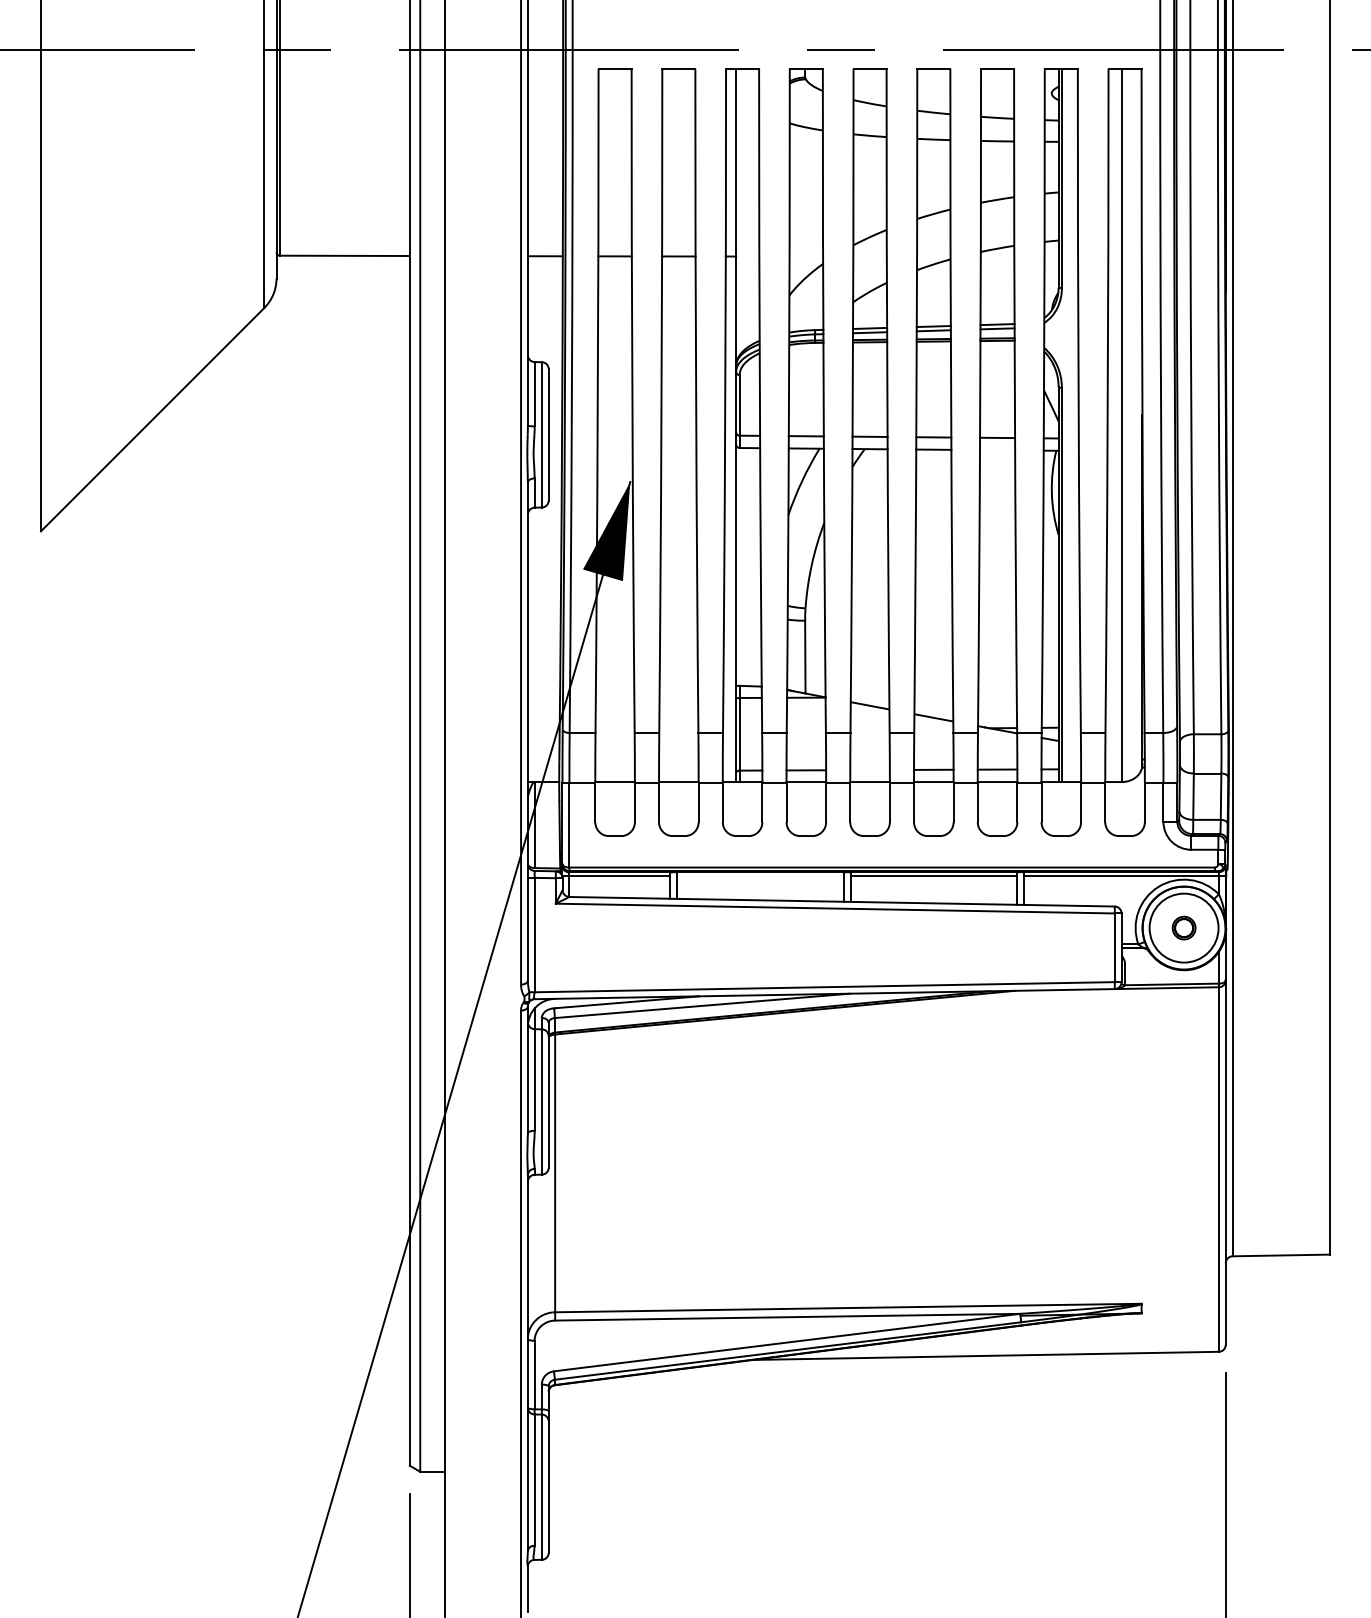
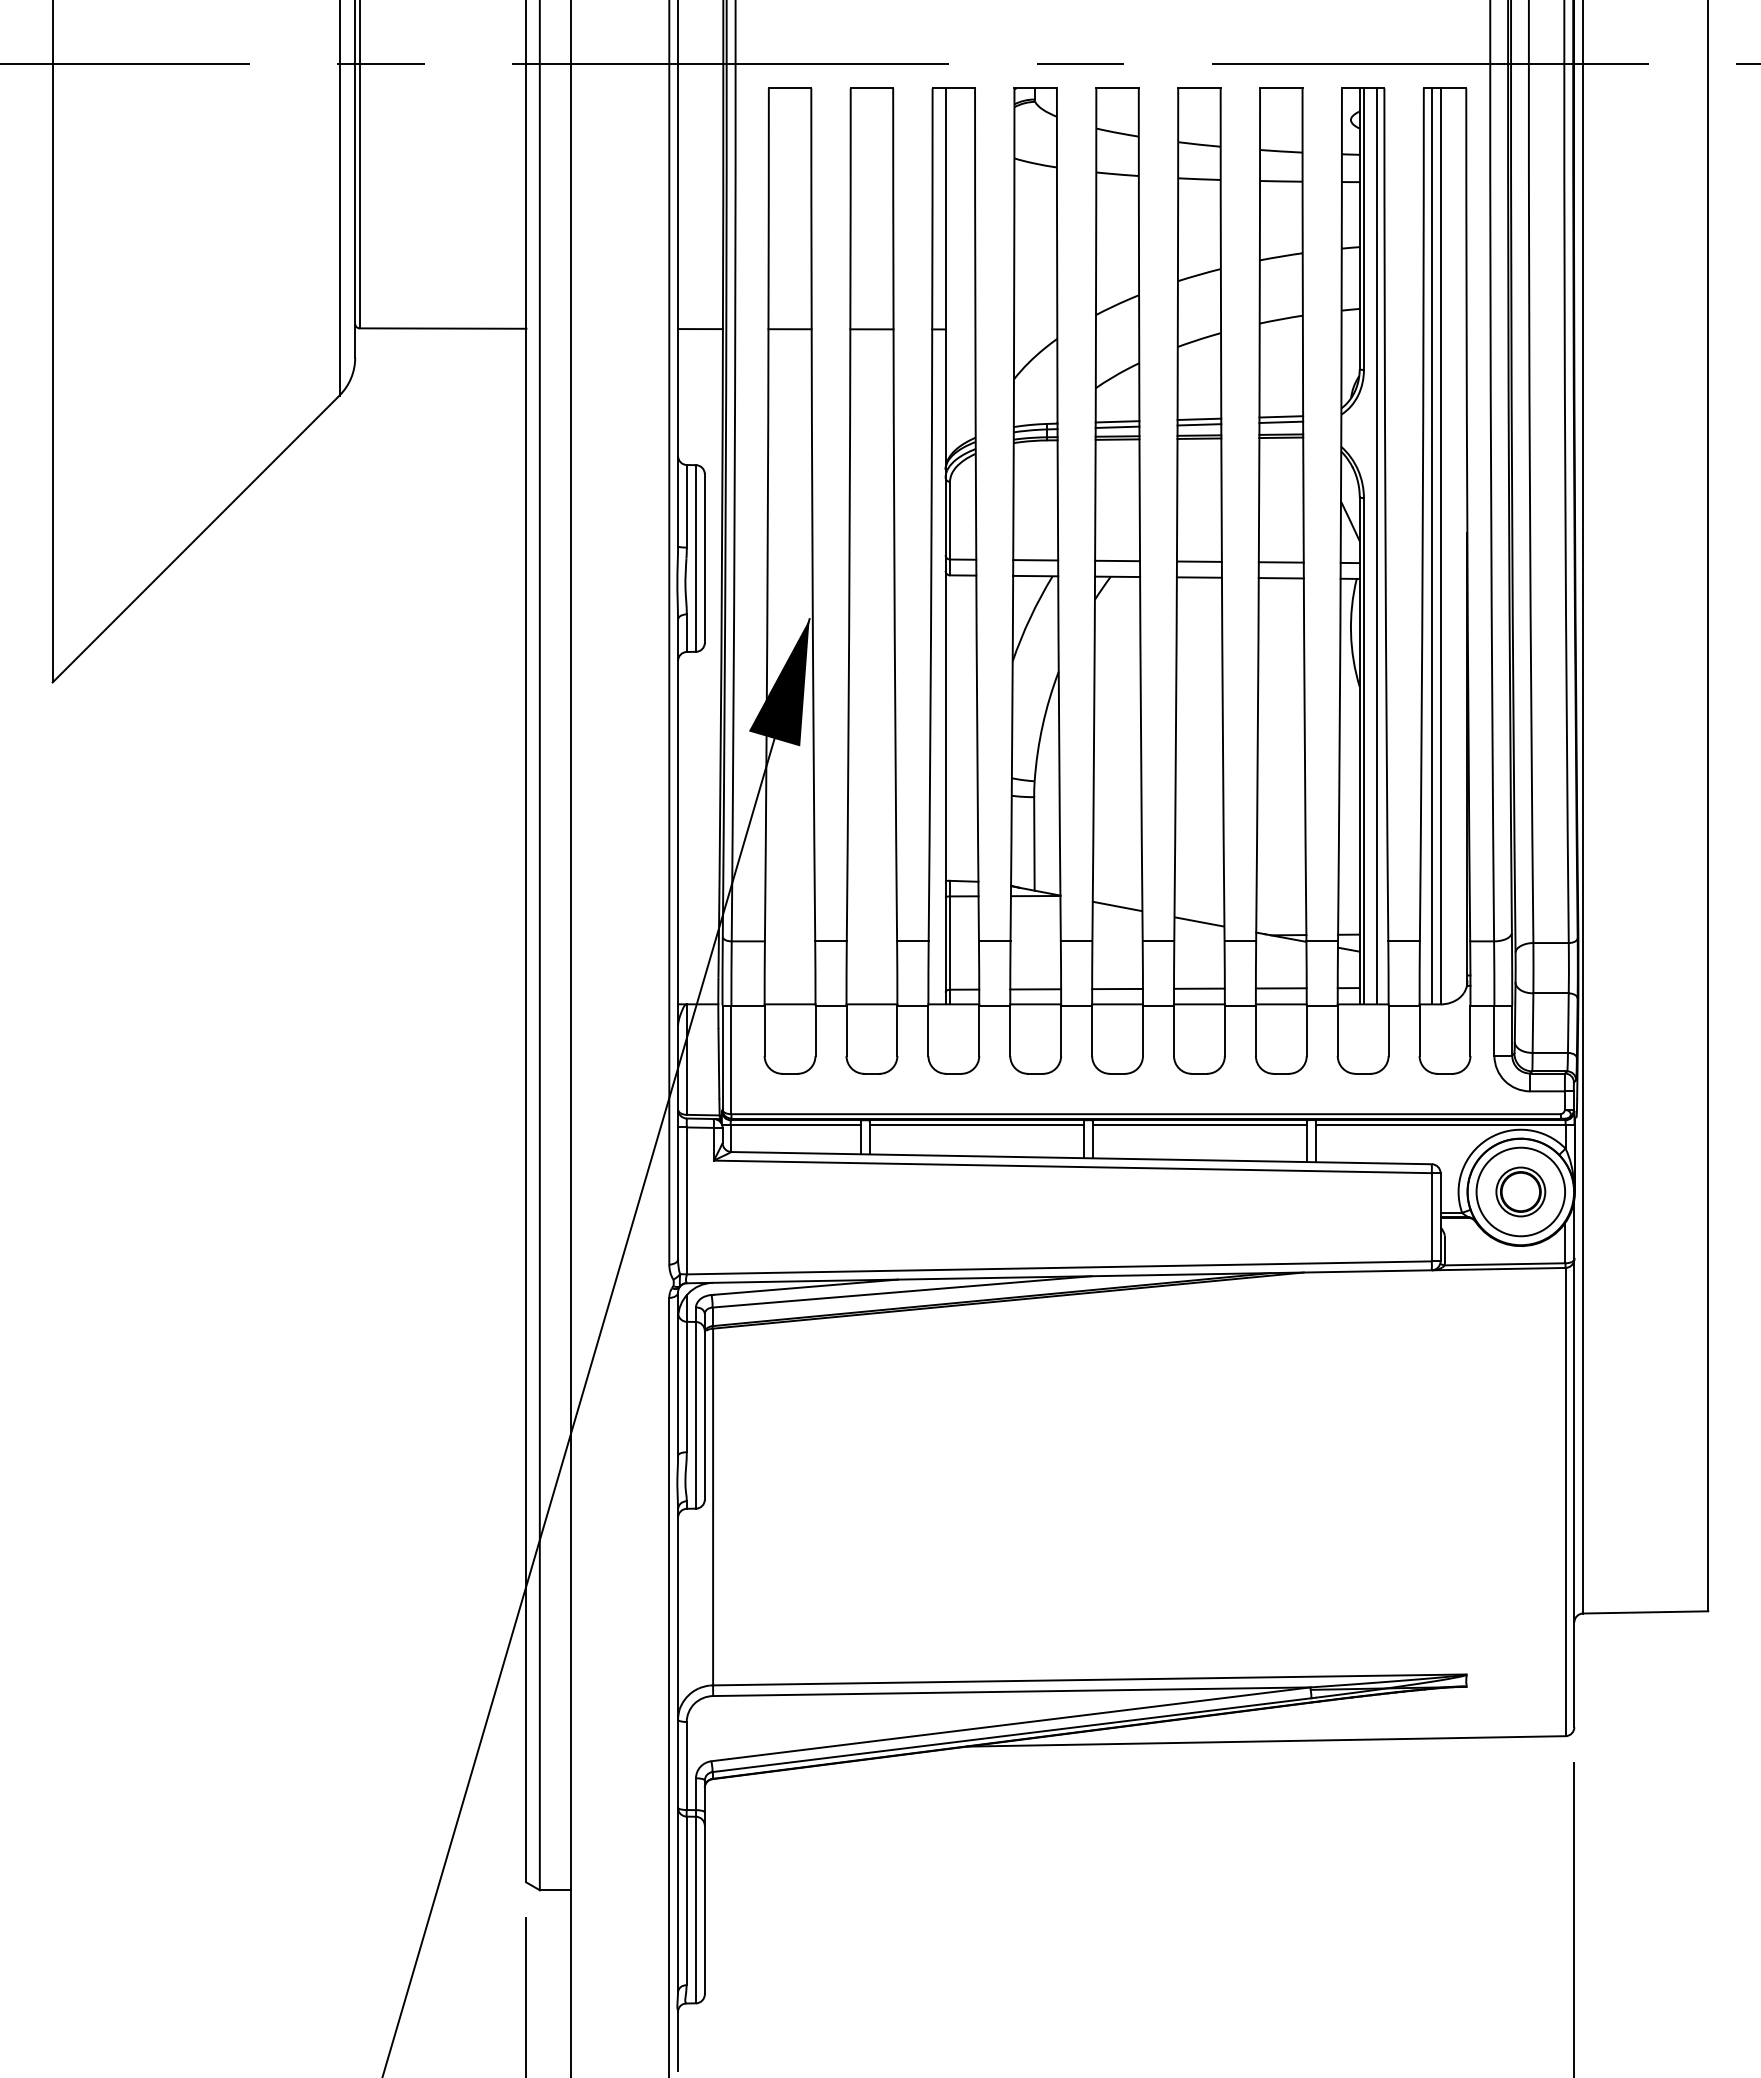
line: (1071, 425) -> (1376, 546), added
line: (1115, 425) -> (1432, 546), added
line: (996, 450) -> (1280, 578), added
line: (870, 769) -> (1117, 988), added
line: (760, 875) -> (976, 1124), added
part: (1183, 927) -> (1520, 1191), size x1.67

